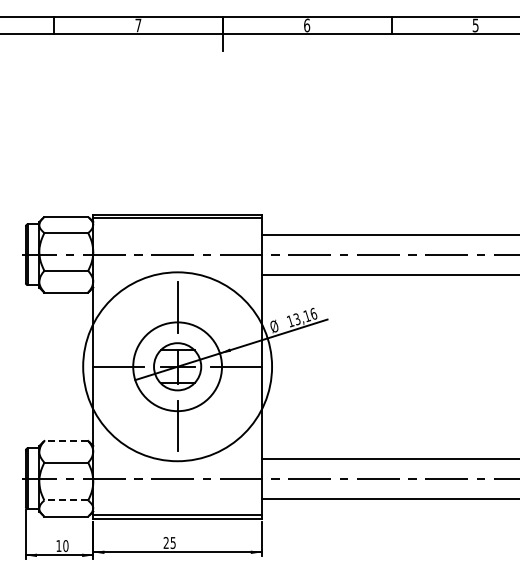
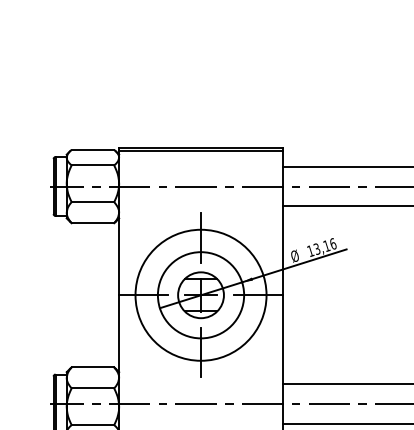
circle: (177, 366) -> (200, 294), size x0.71
line: (66, 441) -> (93, 367), dashed -> solid
line: (66, 500) -> (93, 425), dashed -> solid

